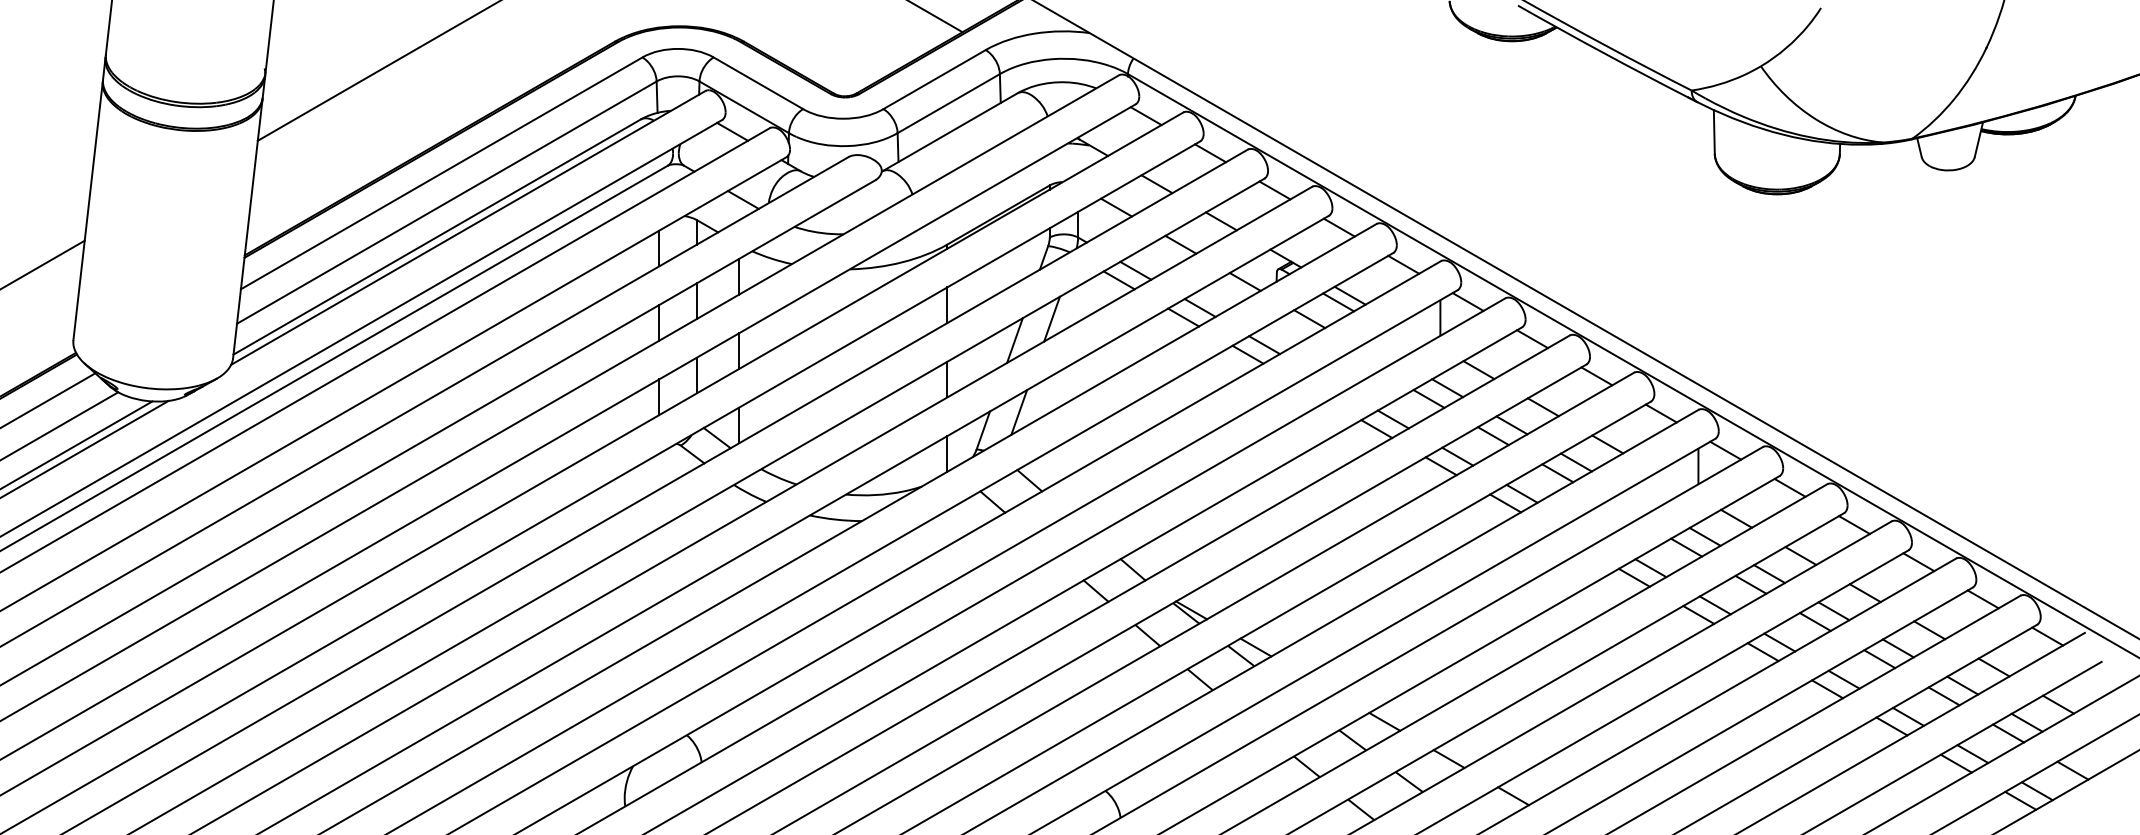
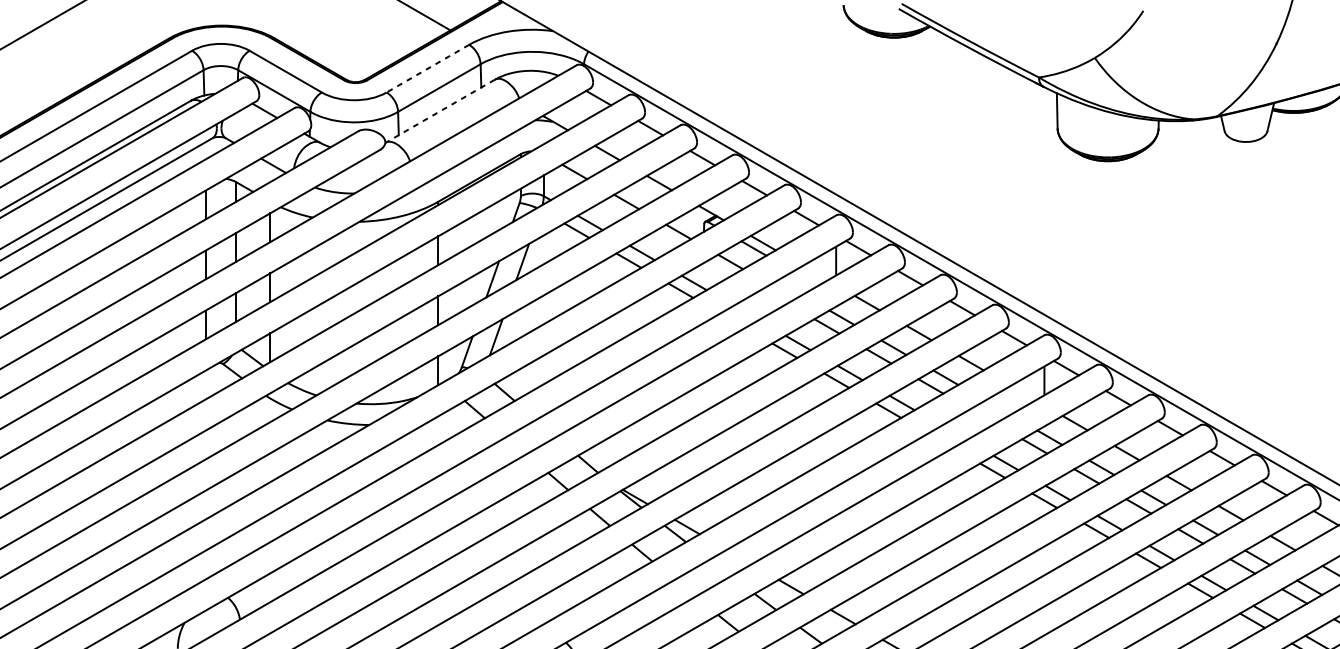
line: (934, 79) -> (427, 68), solid -> dashed
line: (949, 132) -> (439, 111), solid -> dashed

